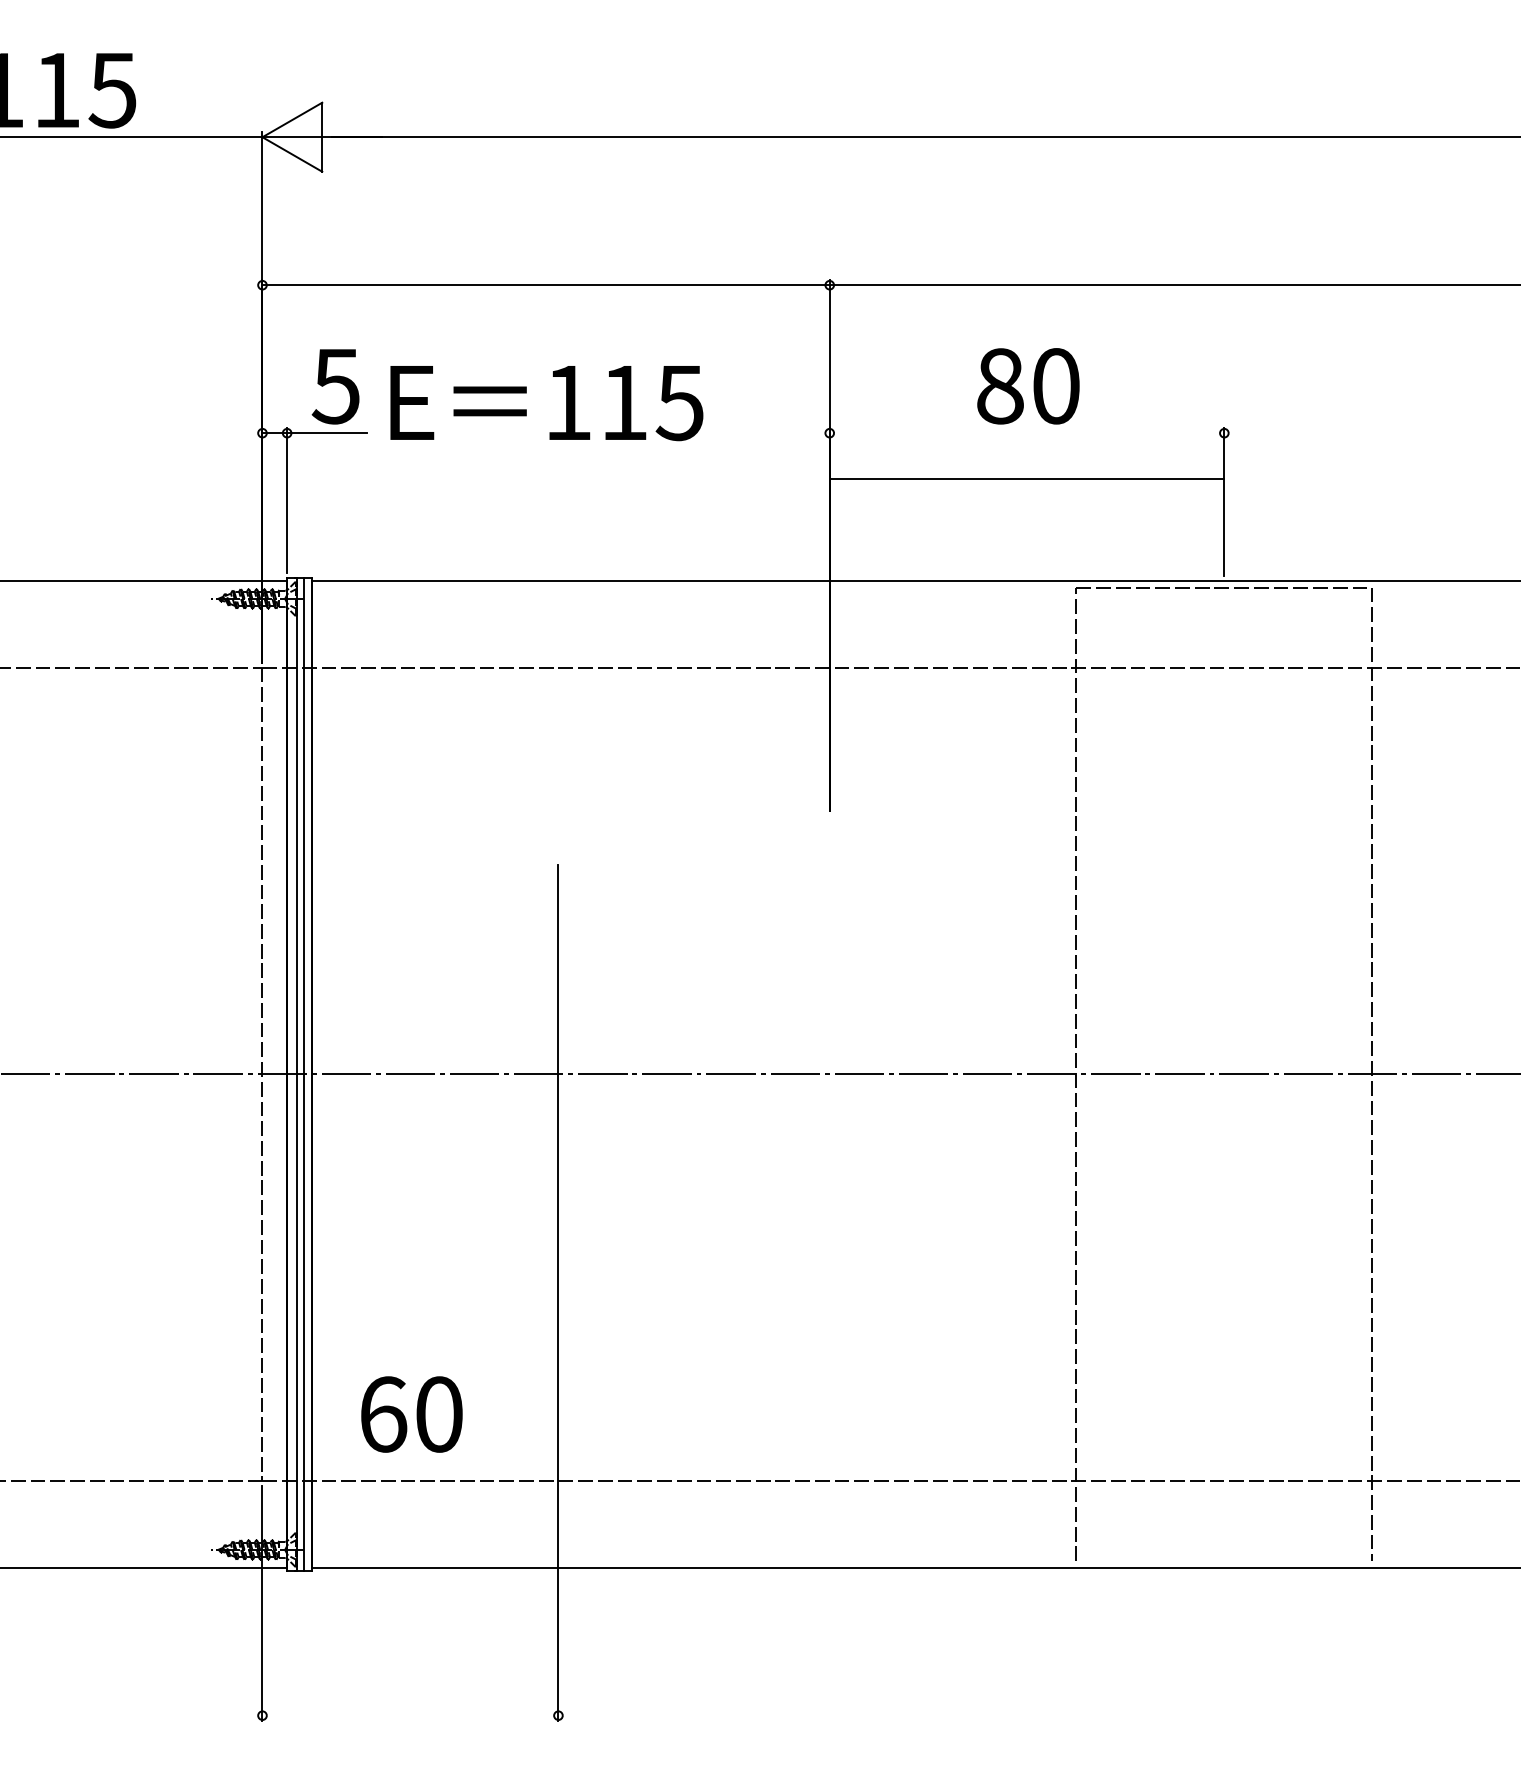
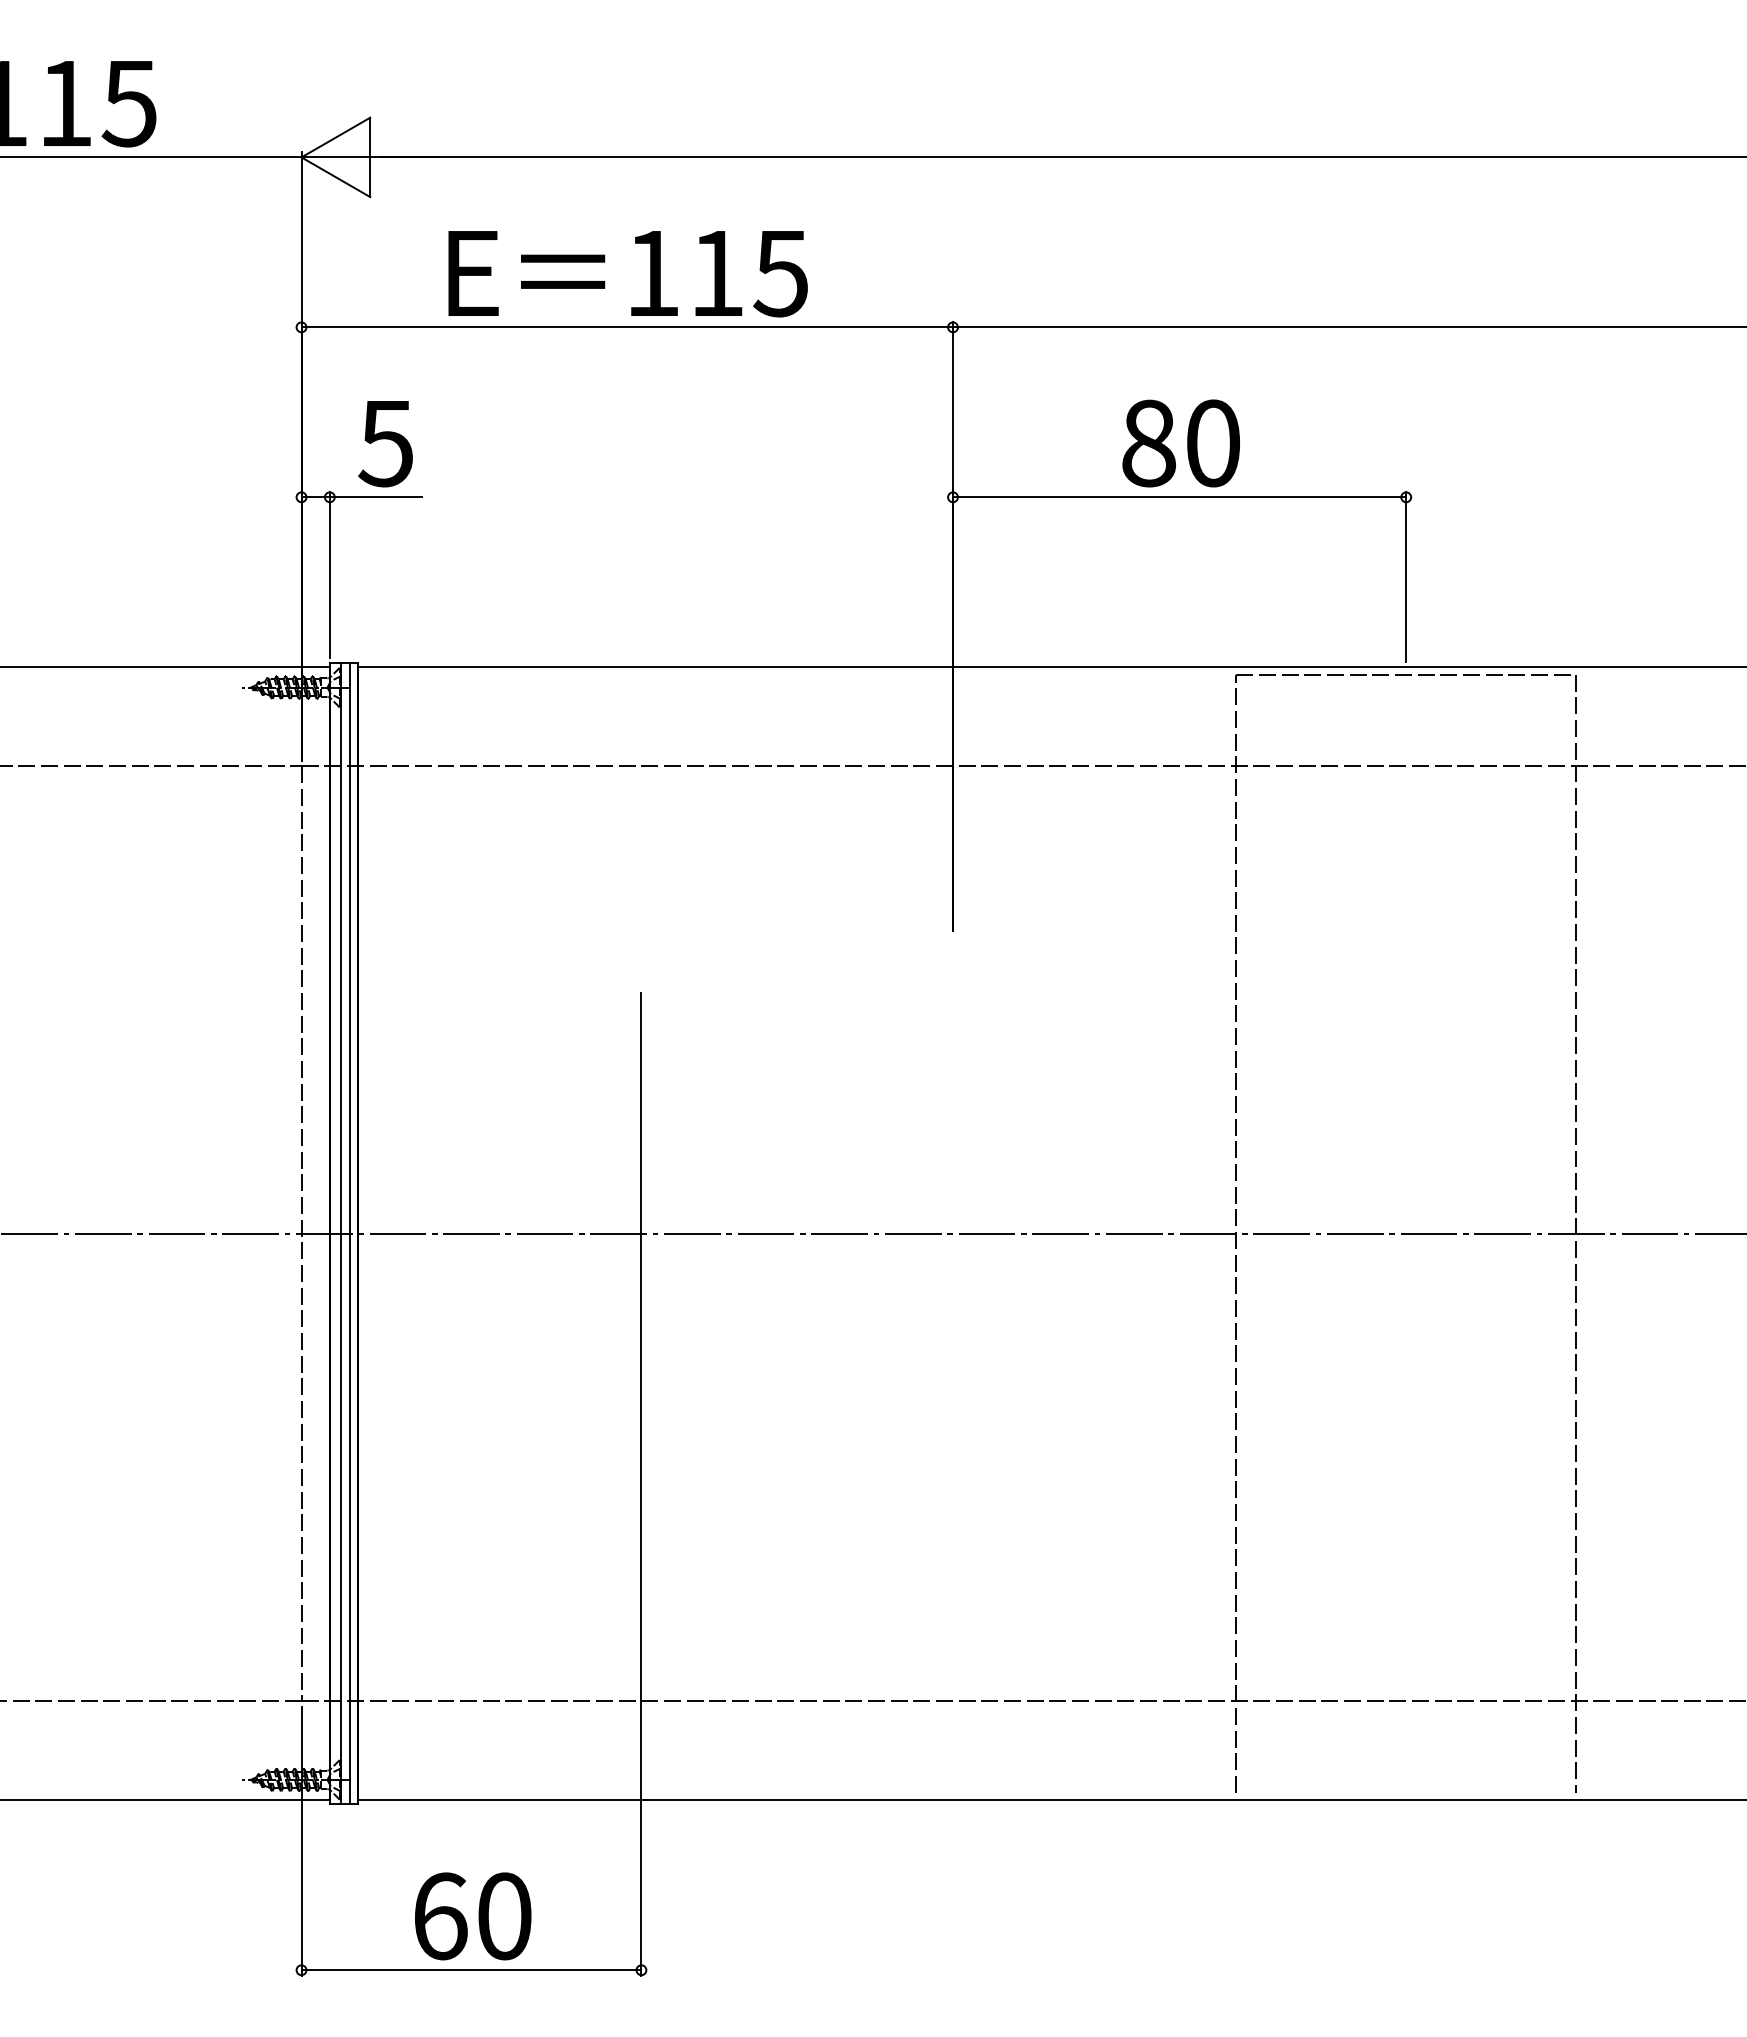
text: (546, 403) -> (627, 274), moved
line: (1026, 479) -> (1179, 497), moved
text: (412, 1414) -> (473, 1916), moved
line: (410, 1715) -> (471, 1970), added

